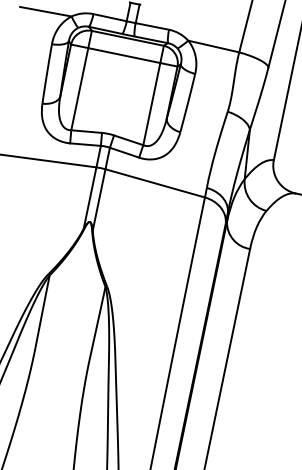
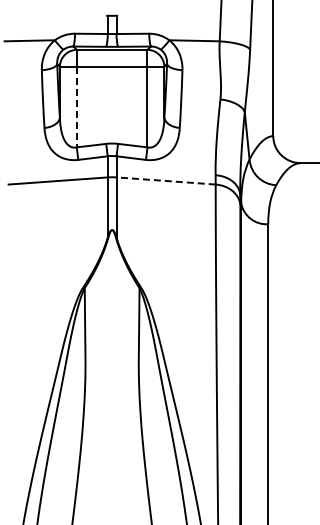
line: (79, 89) -> (76, 107), solid -> dashed
line: (155, 182) -> (166, 180), solid -> dashed

